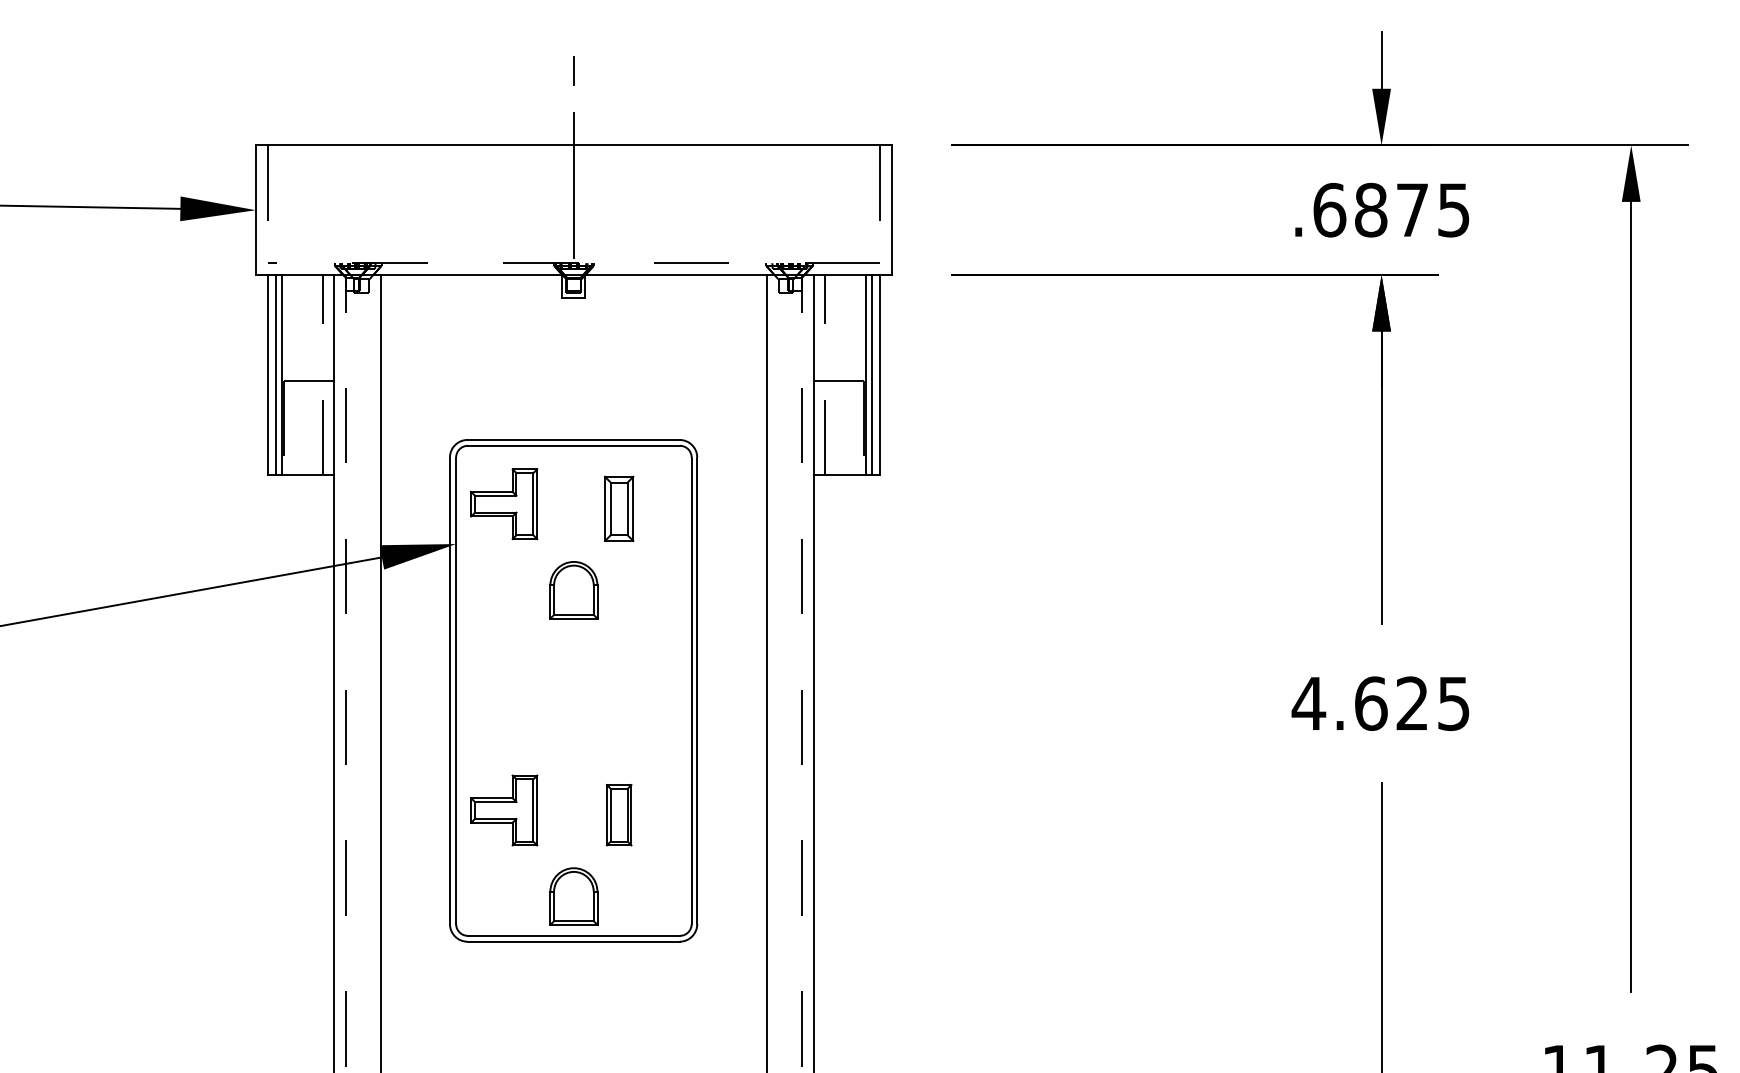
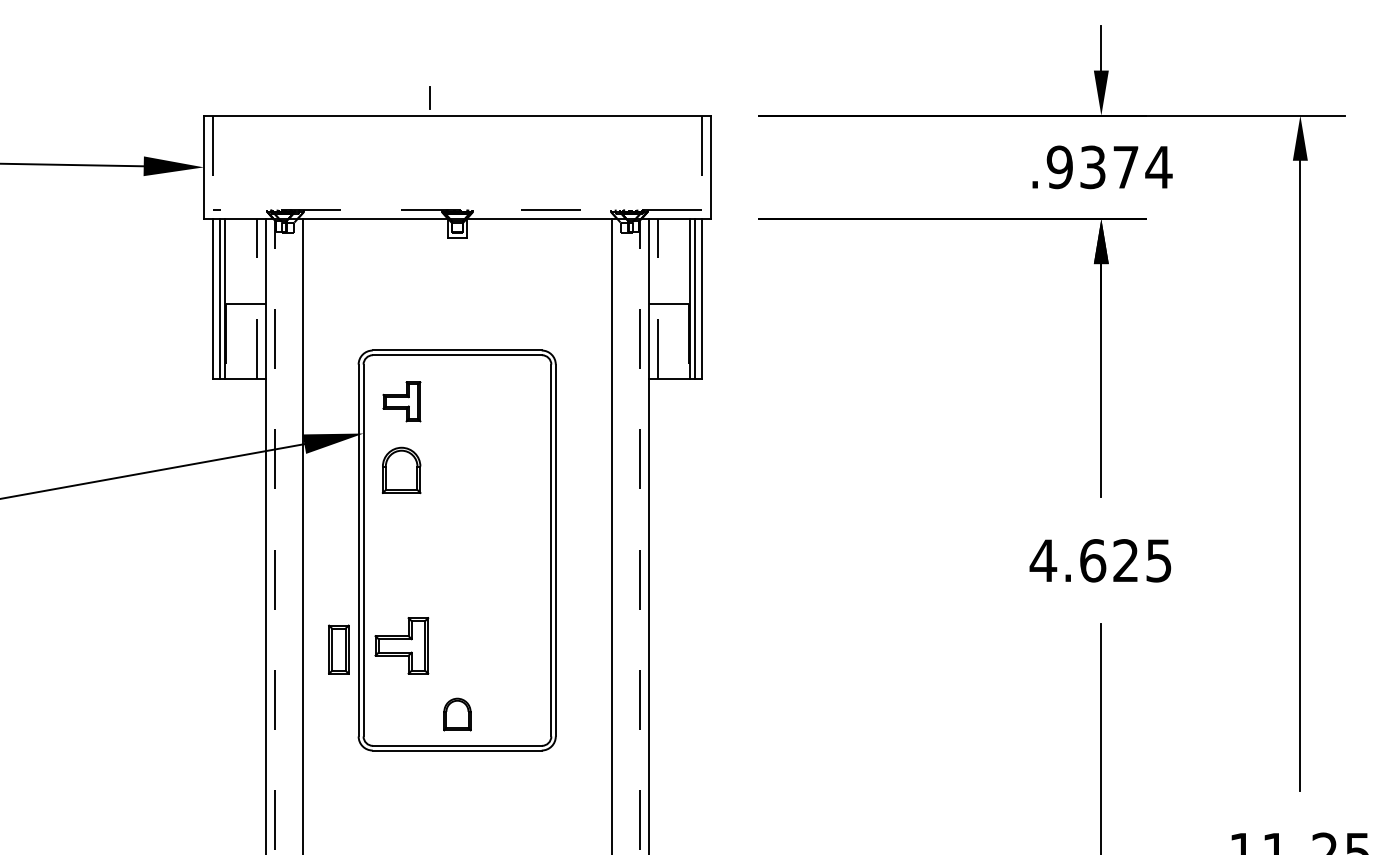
line: (573, 70) -> (430, 97), moved
line: (573, 185) -> (457, 147), removed
text: (1392, 209) -> (1110, 166), .6875 -> .9374
part: (504, 504) -> (402, 401), size x0.7
part: (619, 508) -> (493, 405), removed
part: (573, 590) -> (401, 470), moved
part: (618, 815) -> (338, 649), moved
part: (573, 896) -> (457, 714), size x0.7

